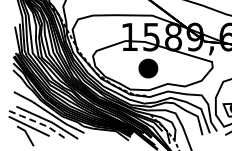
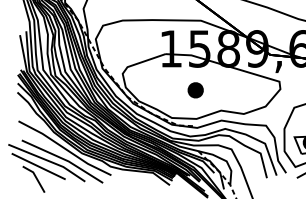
part: (148, 68) -> (195, 90), size x0.62
line: (35, 121) -> (46, 160), dashed -> solid

